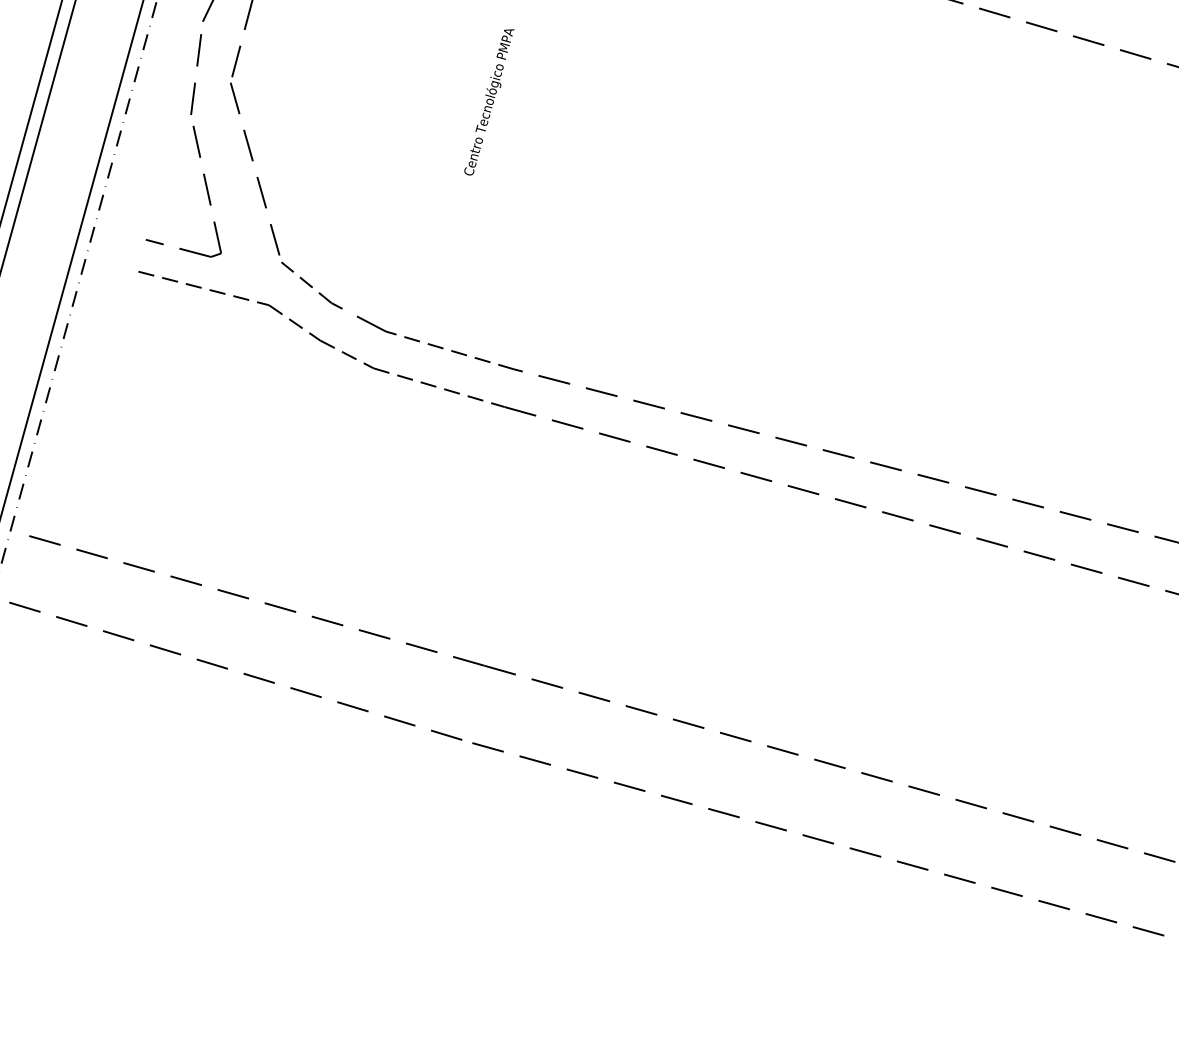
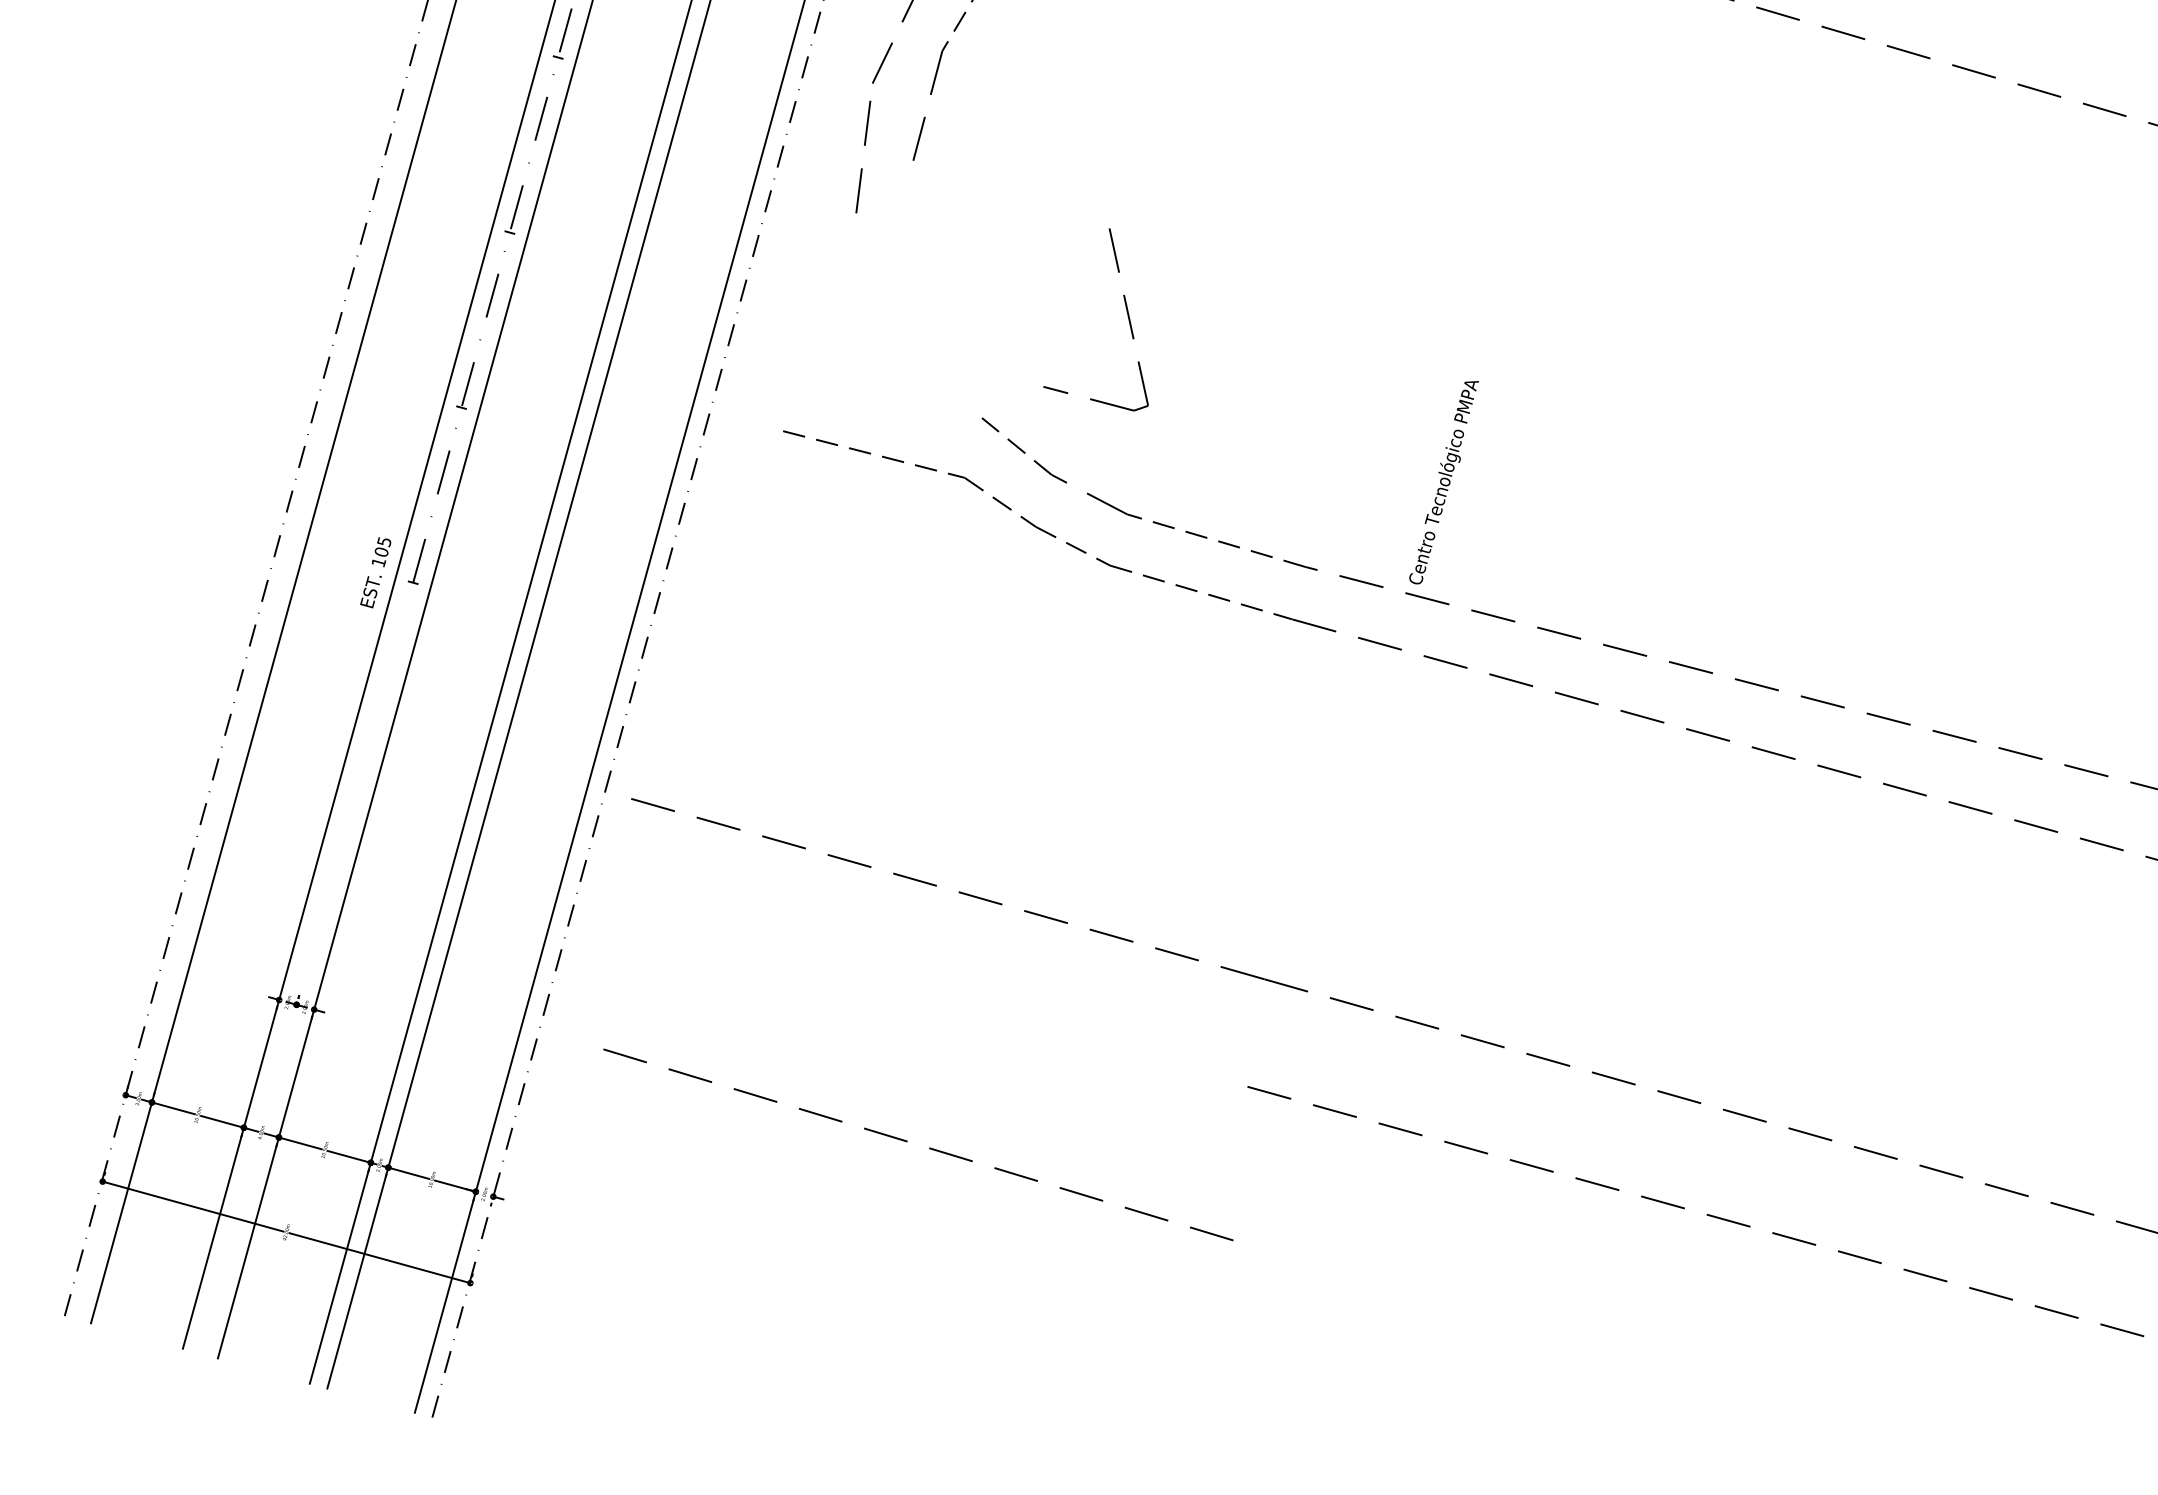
text: (488, 102) -> (1443, 482), moved
line: (253, 161) -> (942, 277), removed
part: (205, 186) -> (1126, 312), moved
line: (227, 669) -> (907, 1142), moved

